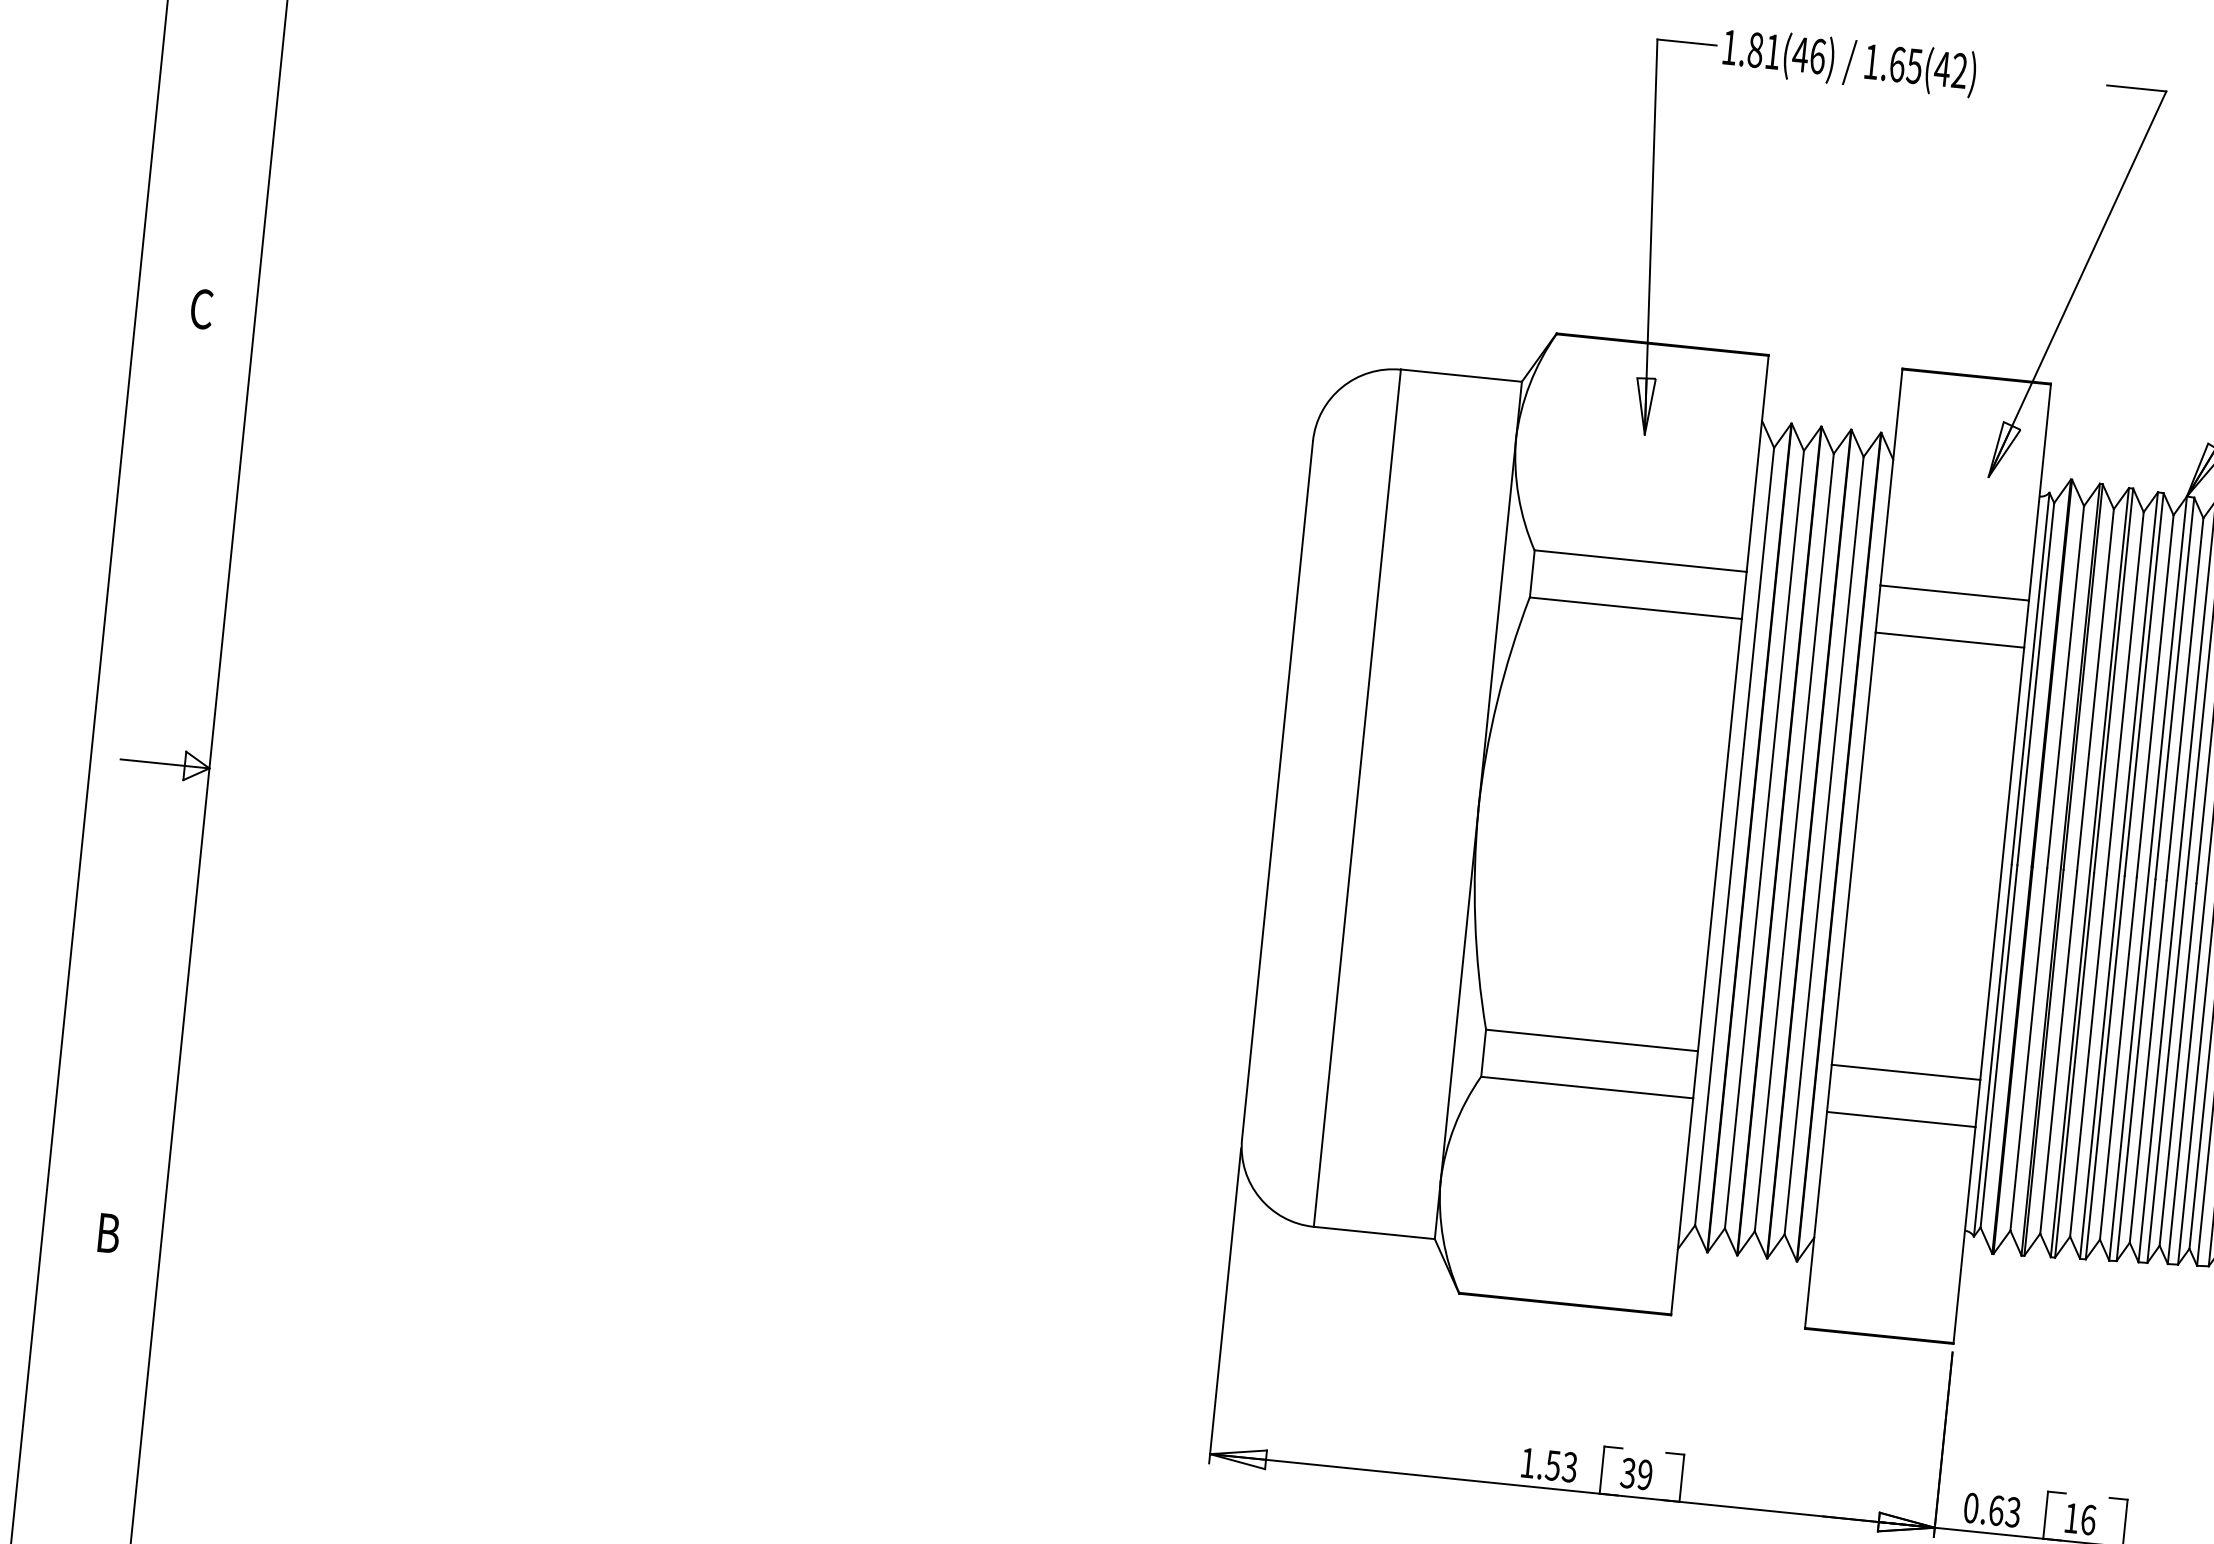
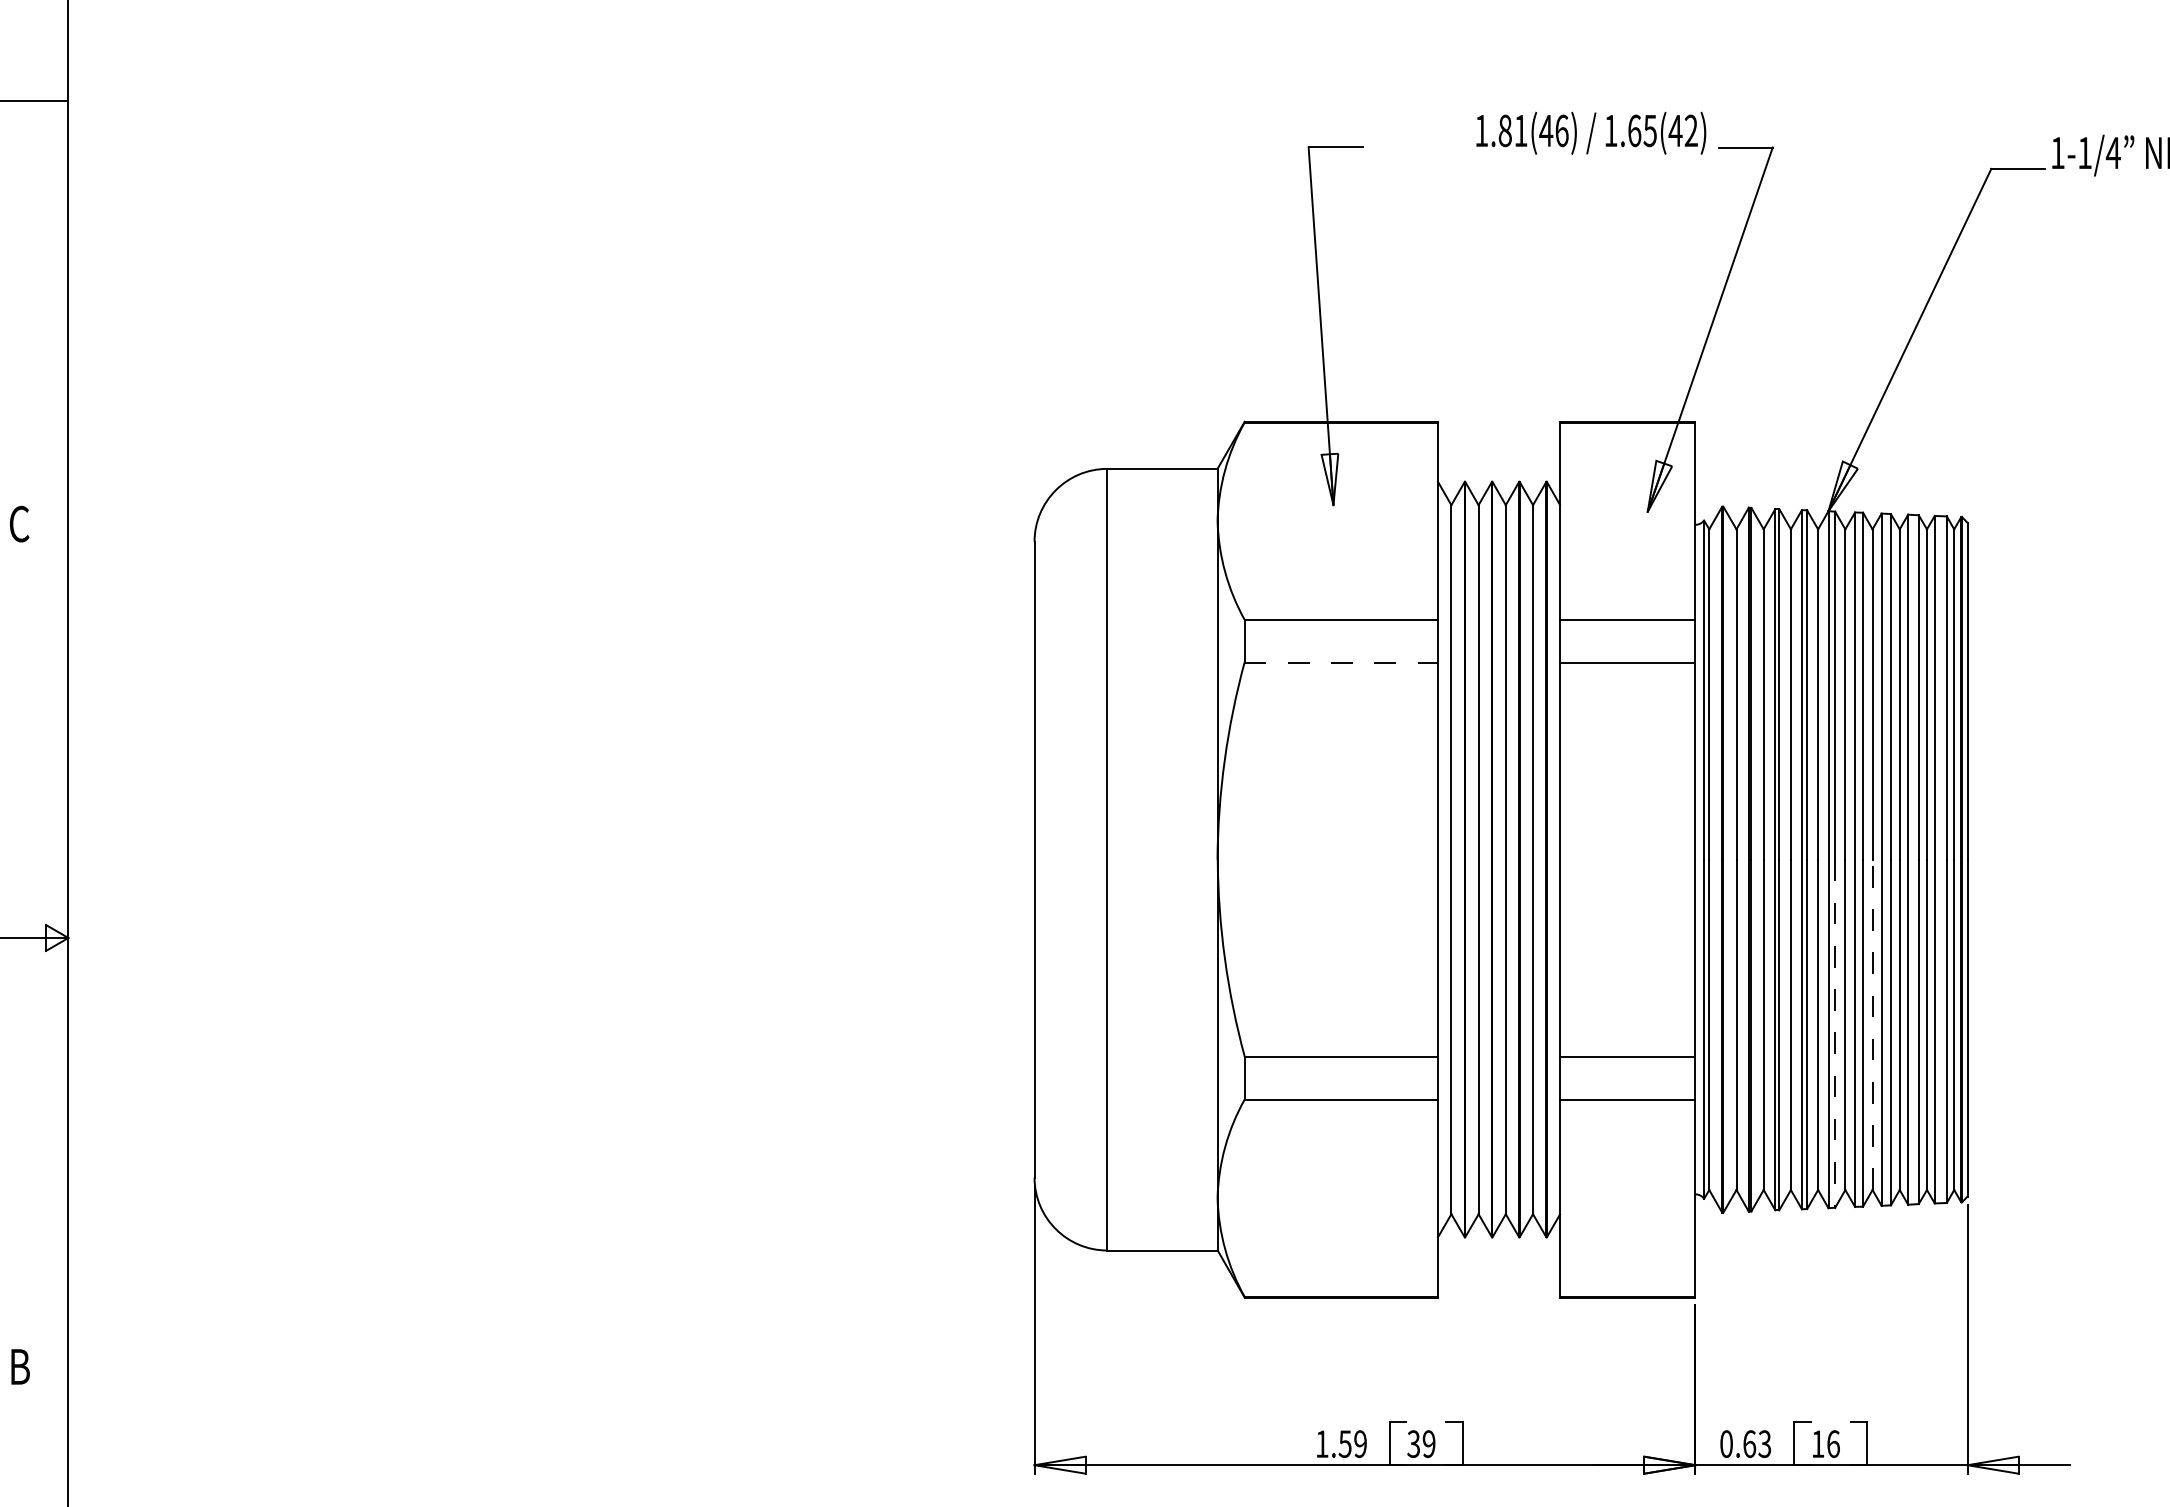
text: (1850, 61) -> (1591, 132), moved
line: (1636, 608) -> (1341, 662), solid -> dashed
line: (2178, 1064) -> (1872, 1024), solid -> dashed
line: (2136, 1071) -> (1835, 1034), solid -> dashed
text: (1569, 1466) -> (1360, 1443), 1.53 -> 1.59

